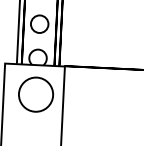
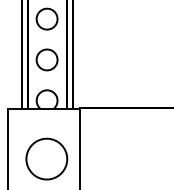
part: (35, 94) -> (46, 158), moved

